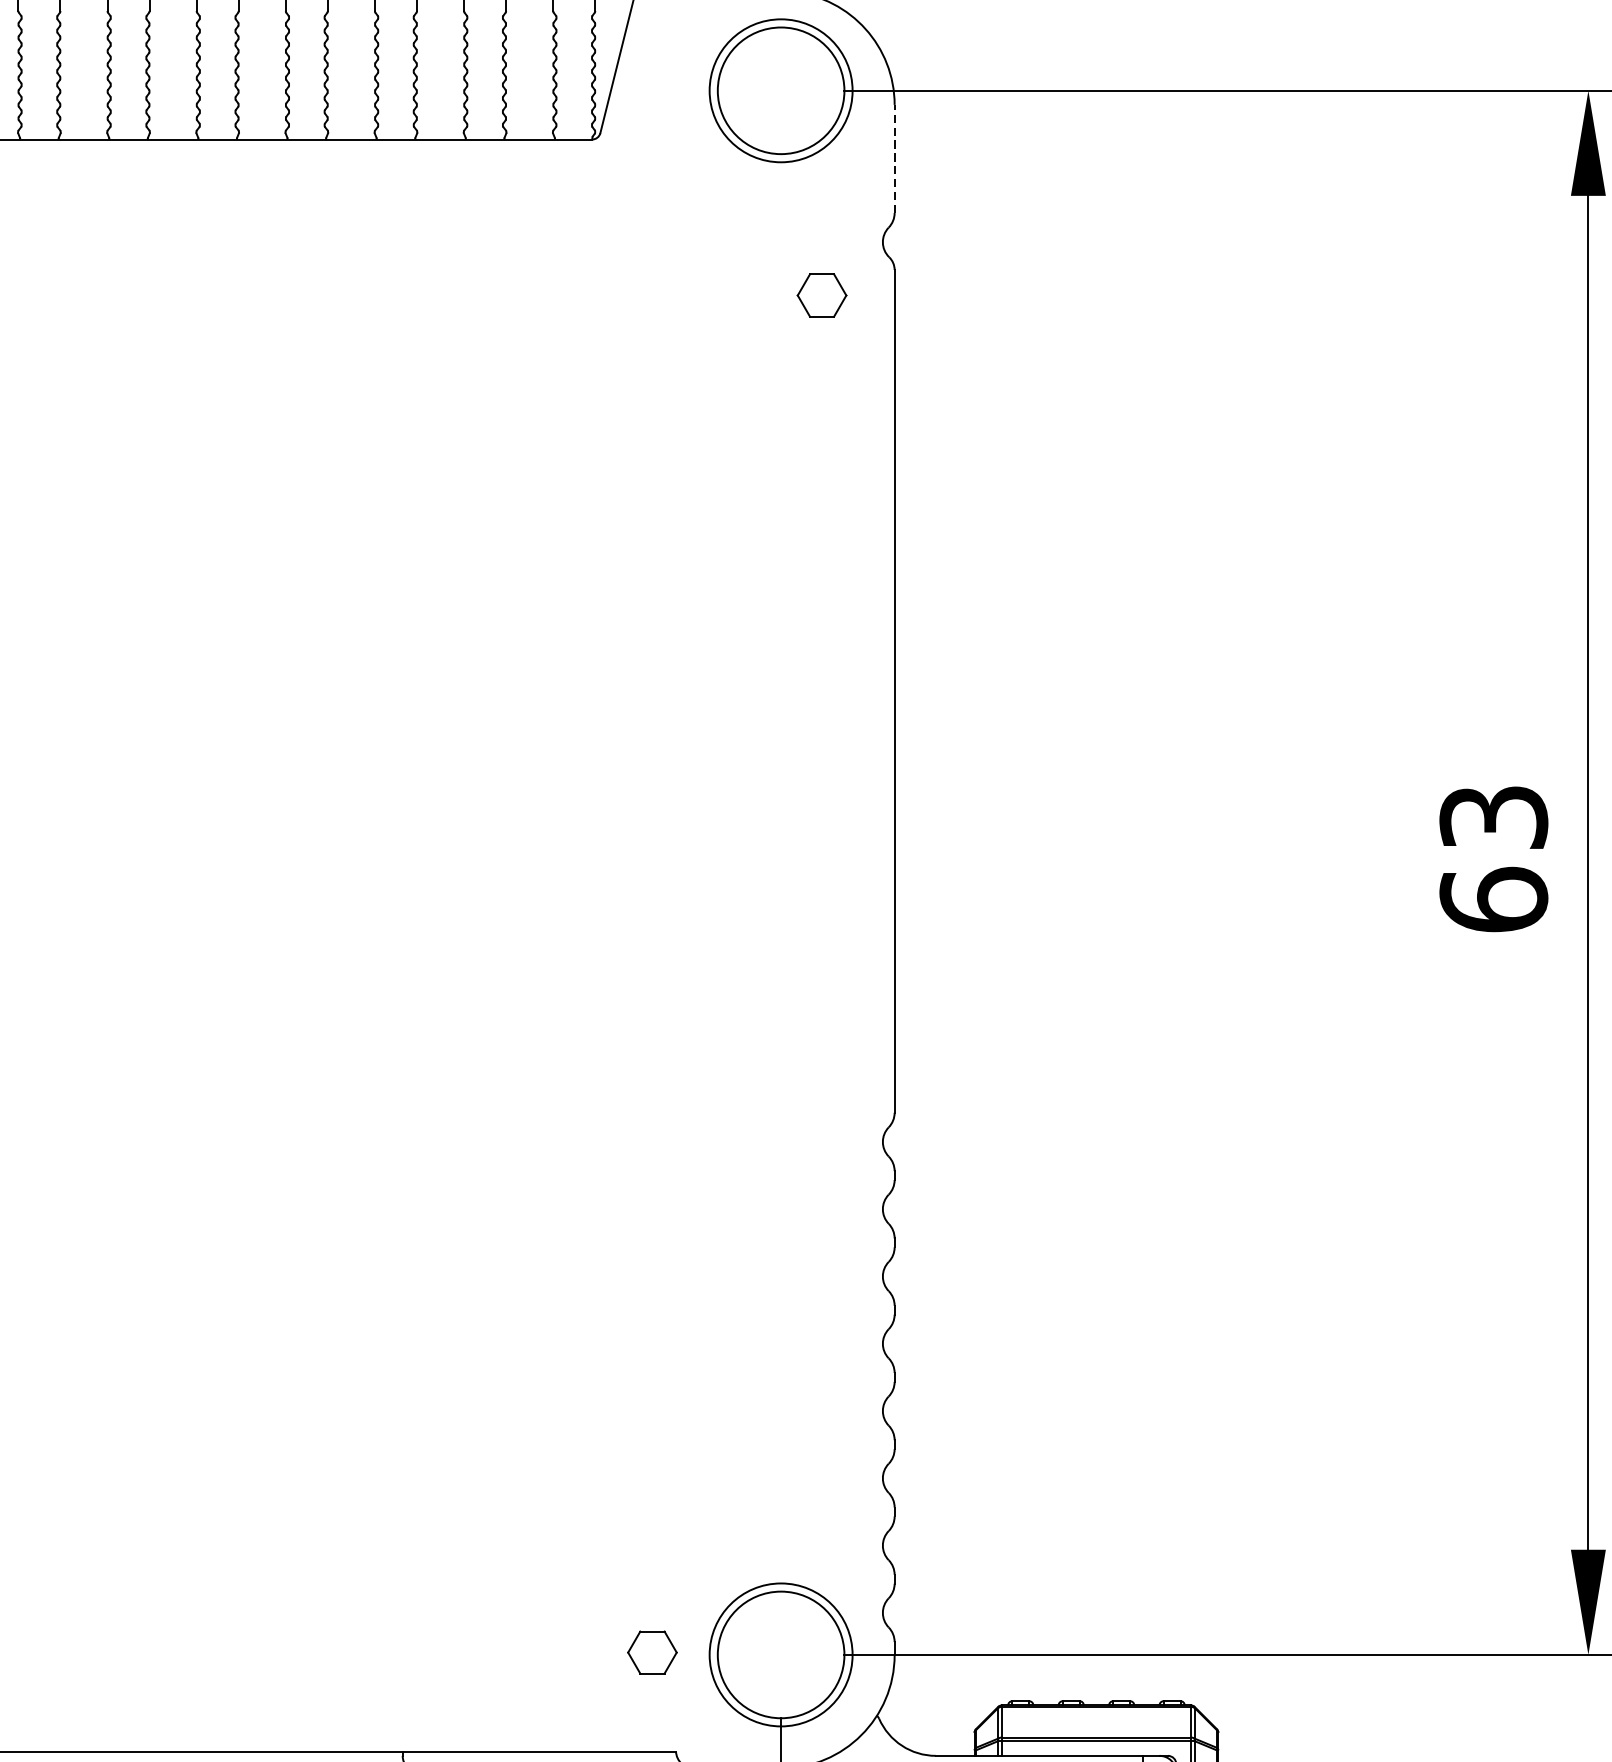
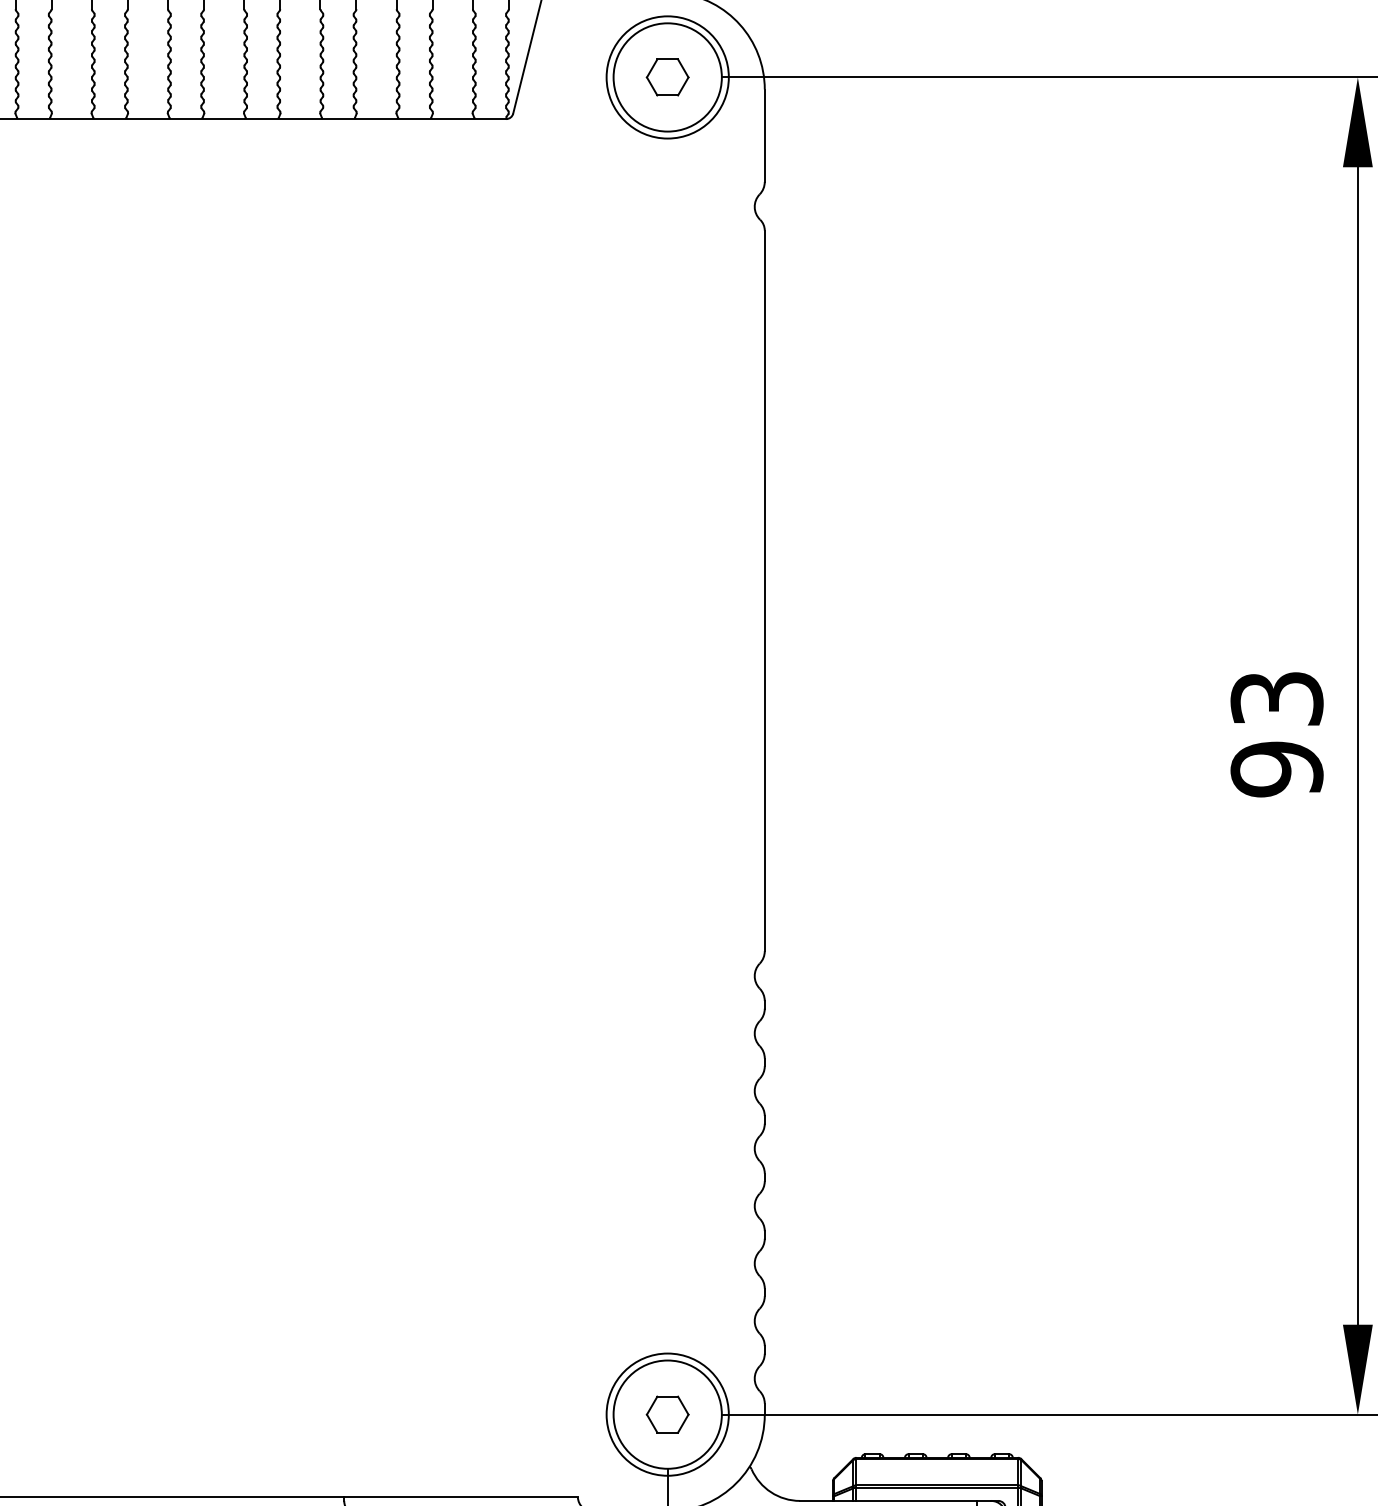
line: (894, 158) -> (764, 135), dashed -> solid
part: (821, 295) -> (667, 77), moved
text: (1493, 900) -> (1276, 769), 63 -> 93
part: (652, 1652) -> (667, 1414), moved

